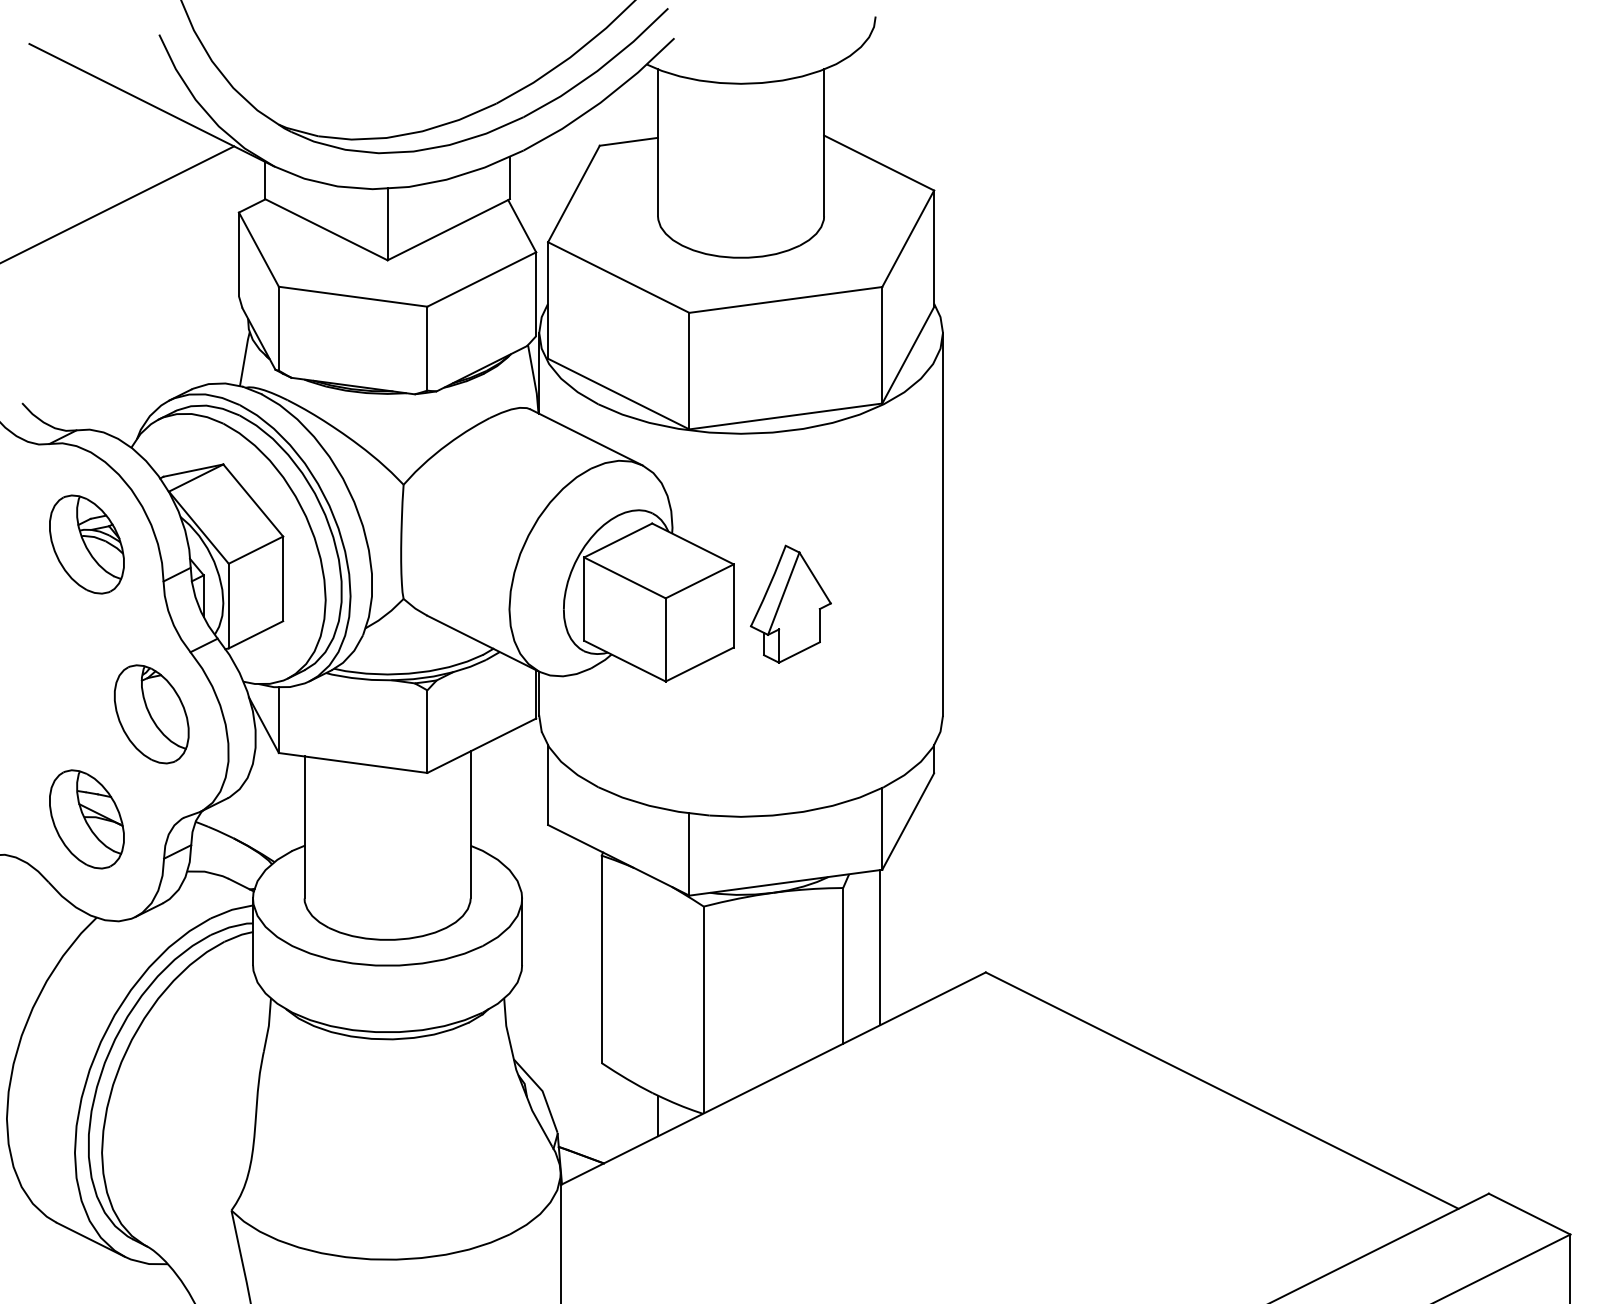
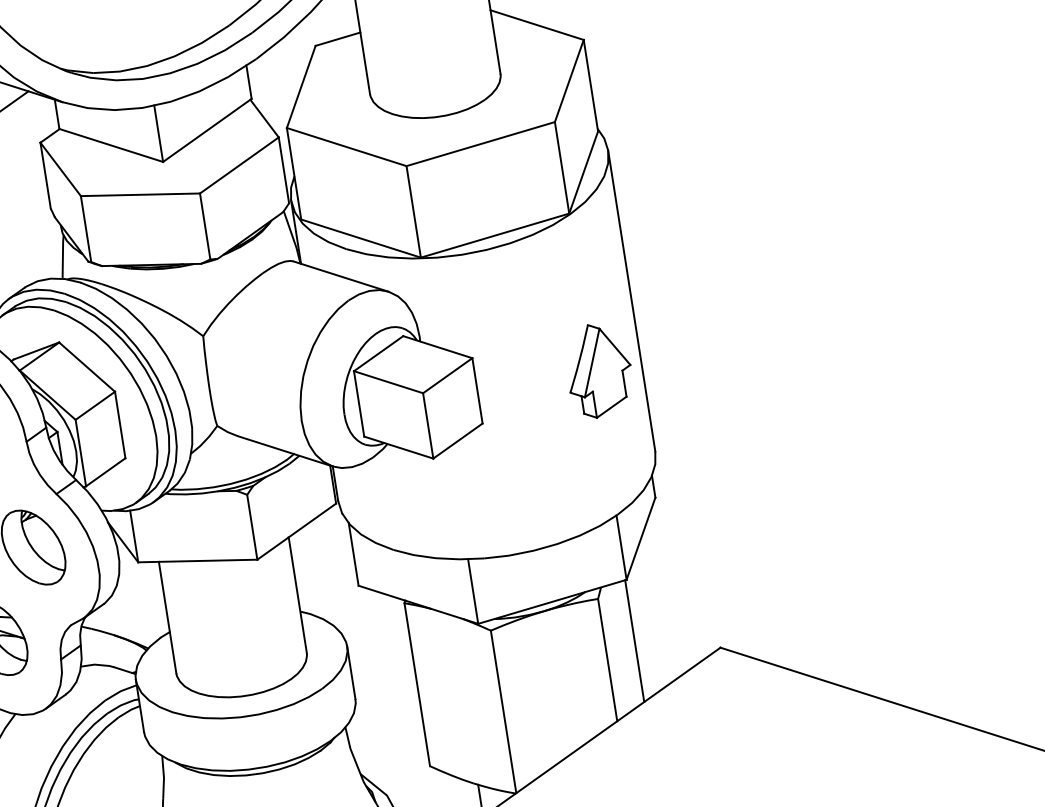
part: (790, 603) -> (598, 369), moved

